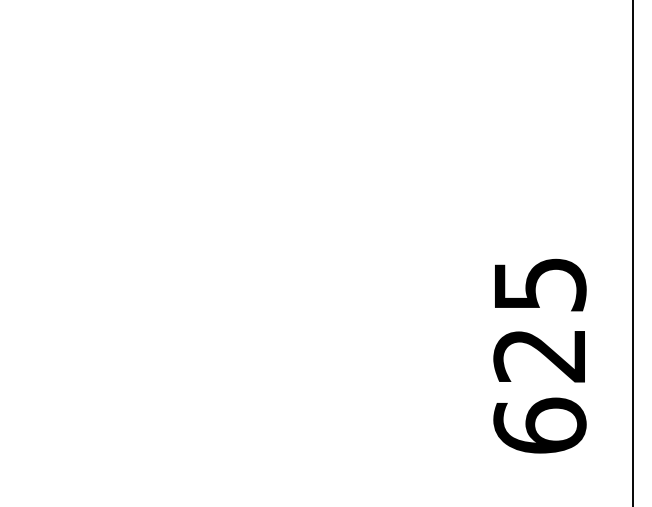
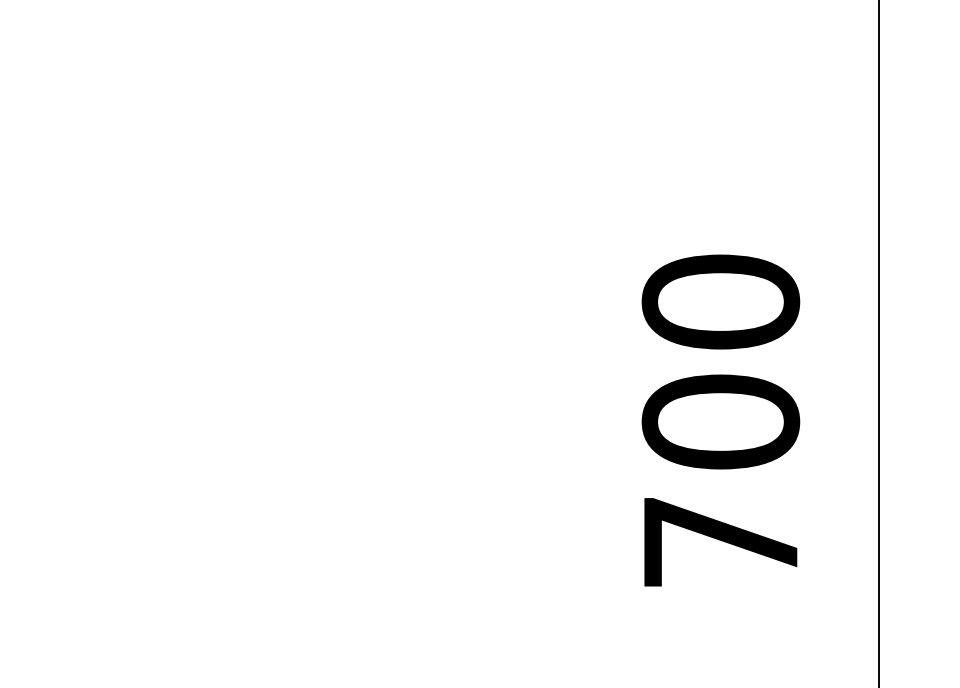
text: (539, 354) -> (720, 420), 625 -> 700

